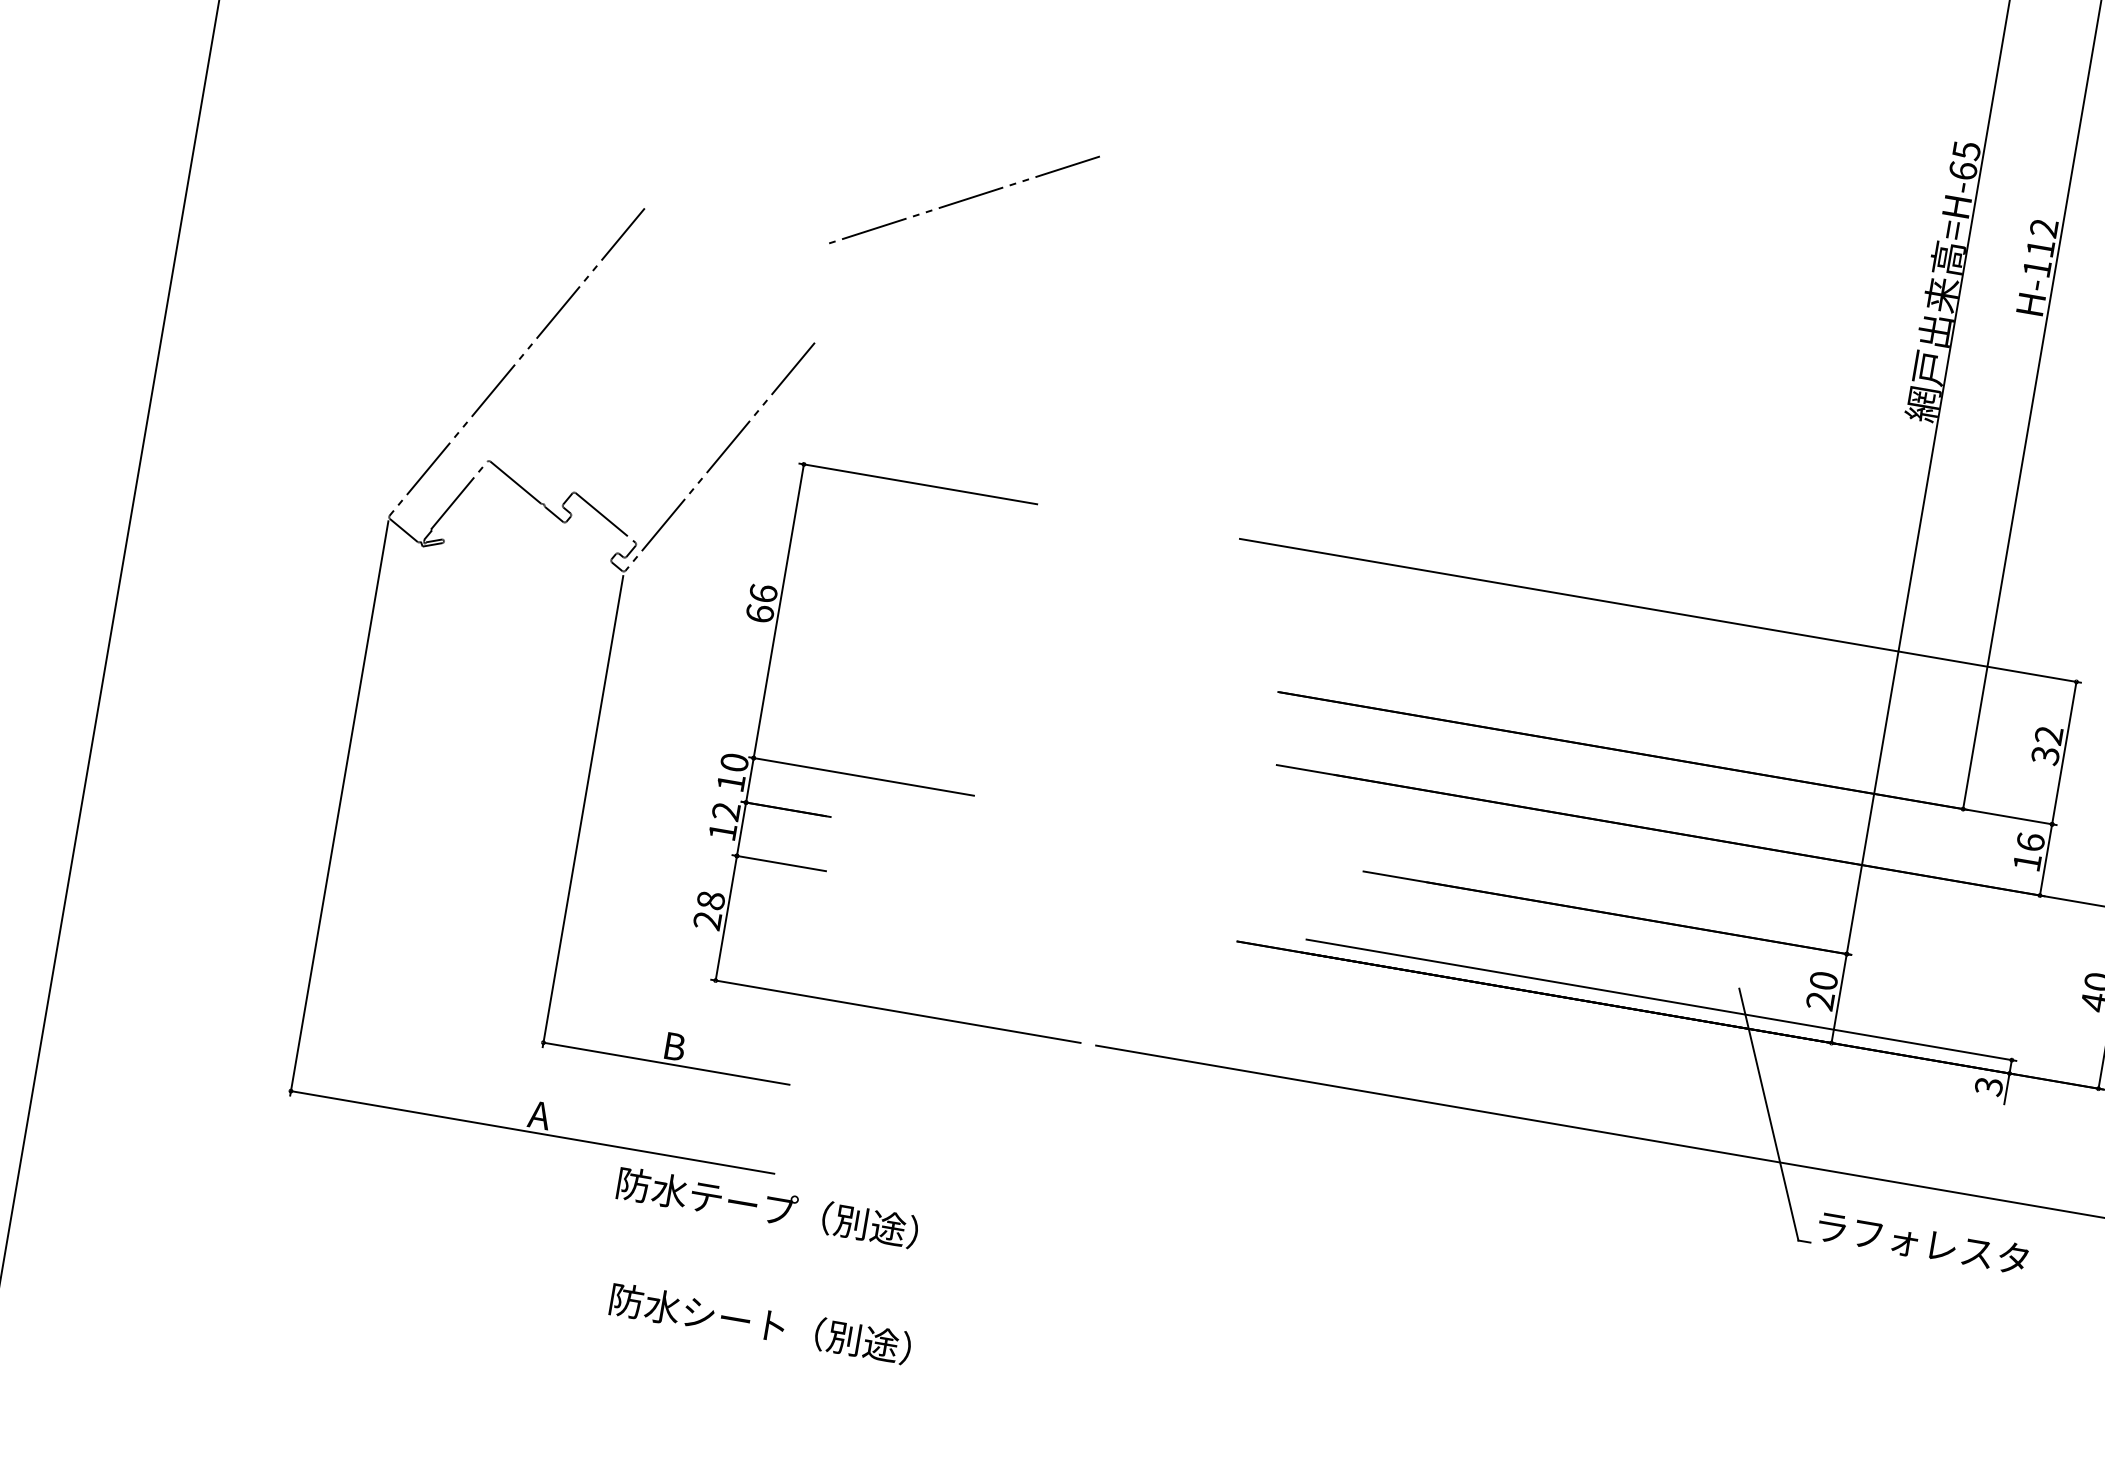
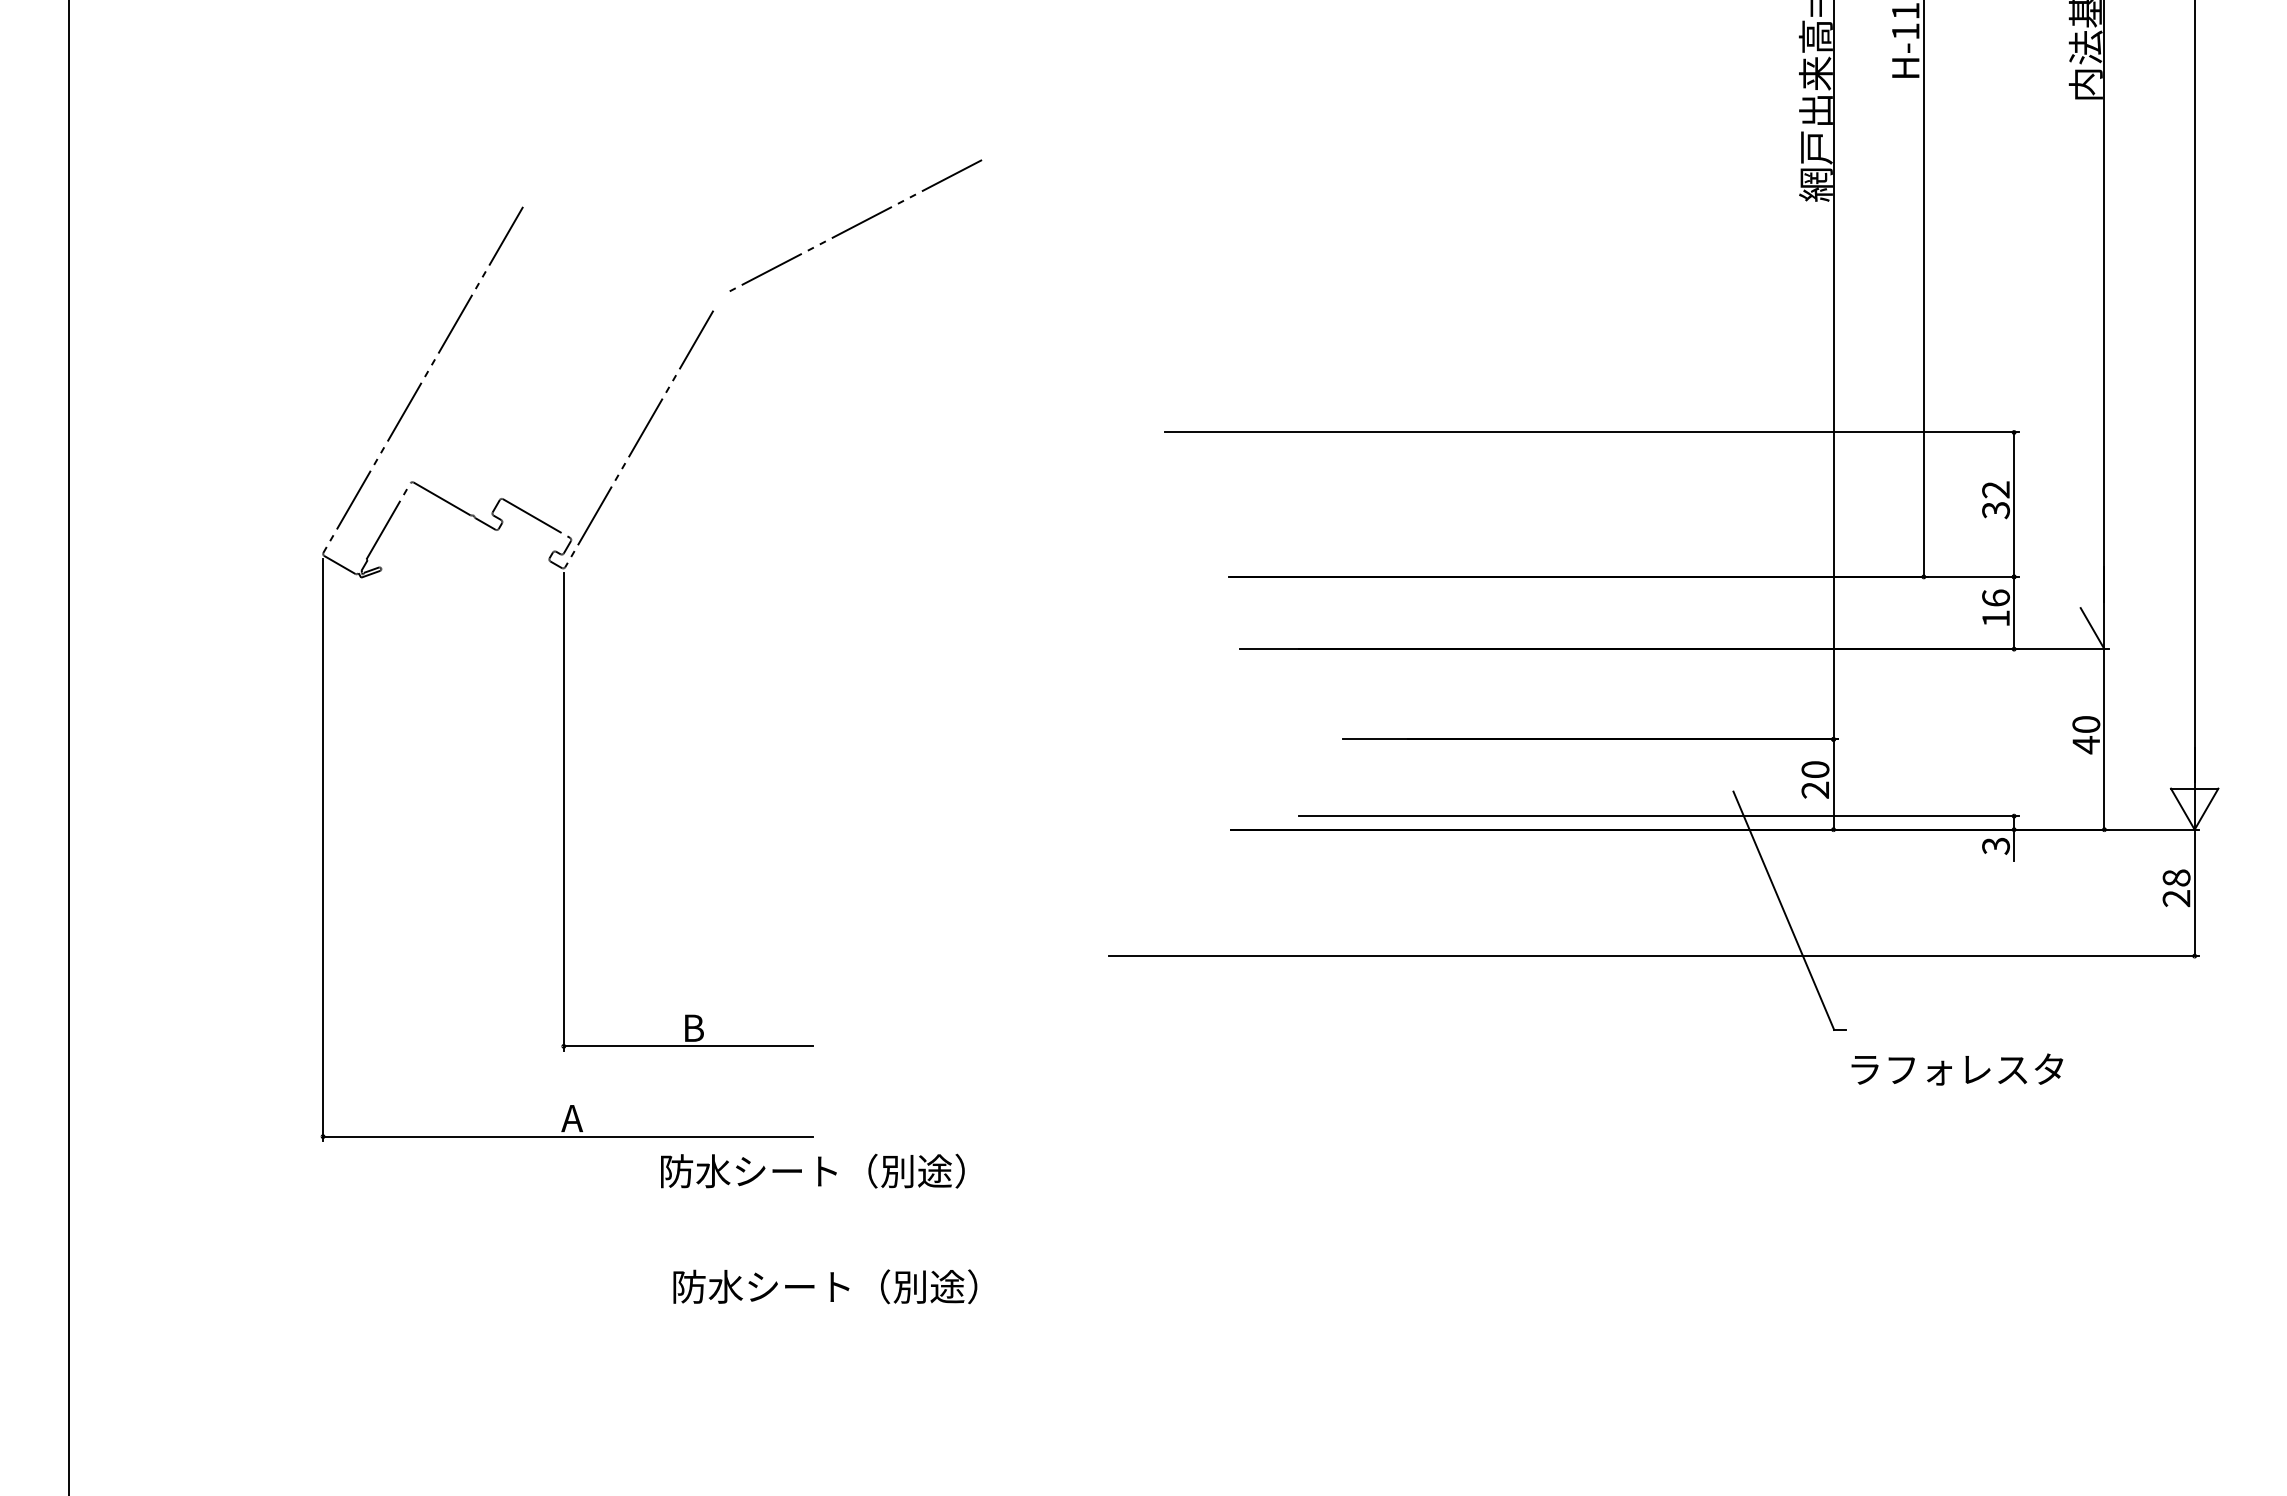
line: (964, 199) -> (855, 225), moved
part: (920, 785) -> (892, 729), removed
text: (744, 1202) -> (788, 1170), 防水テープ（別途） -> 防水シート（別途）
text: (1923, 1243) -> (1957, 1069), moved

